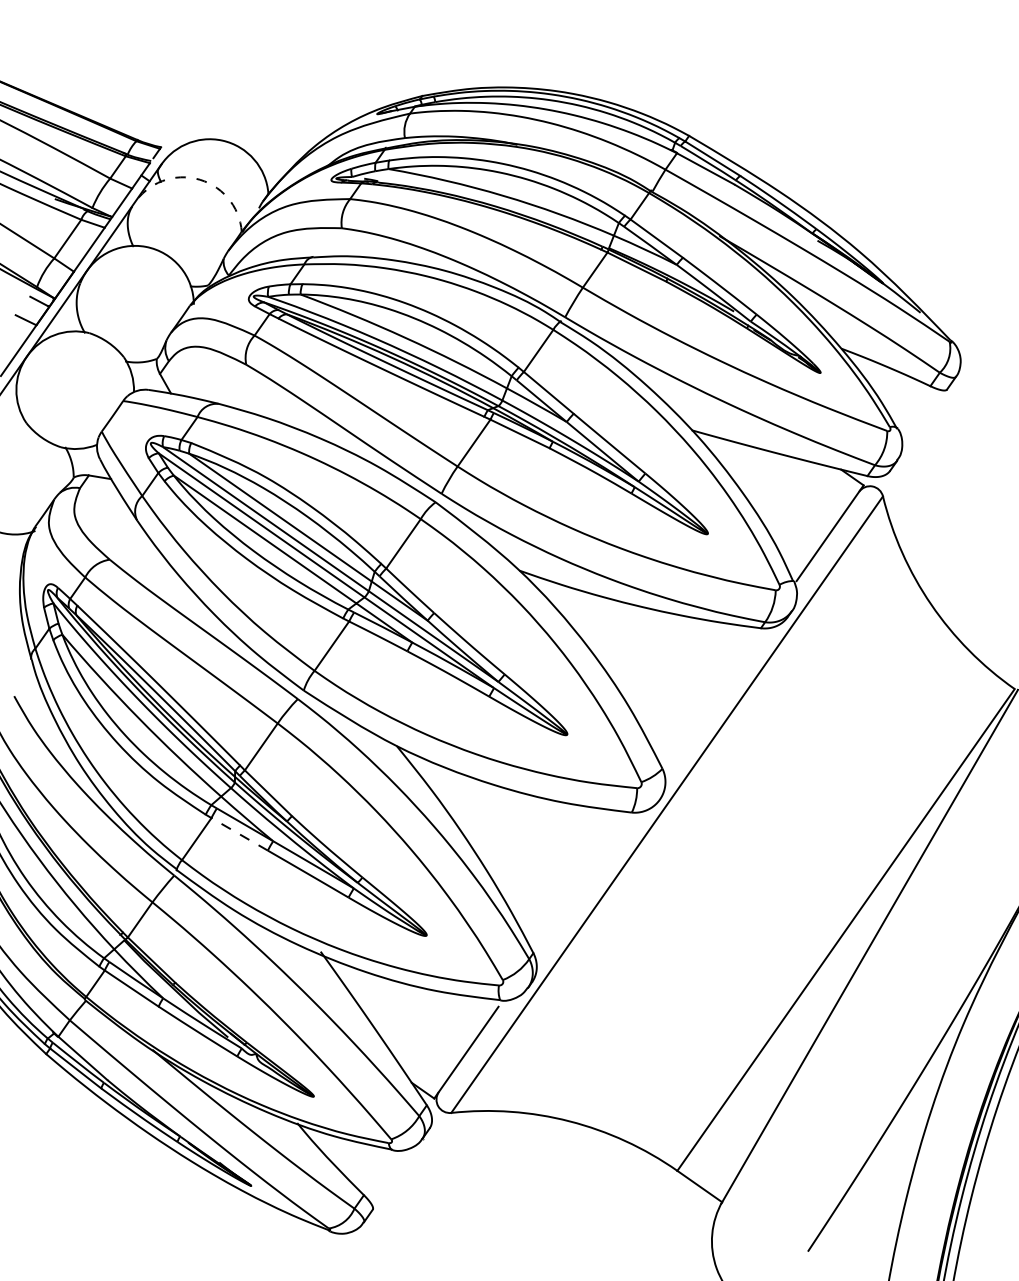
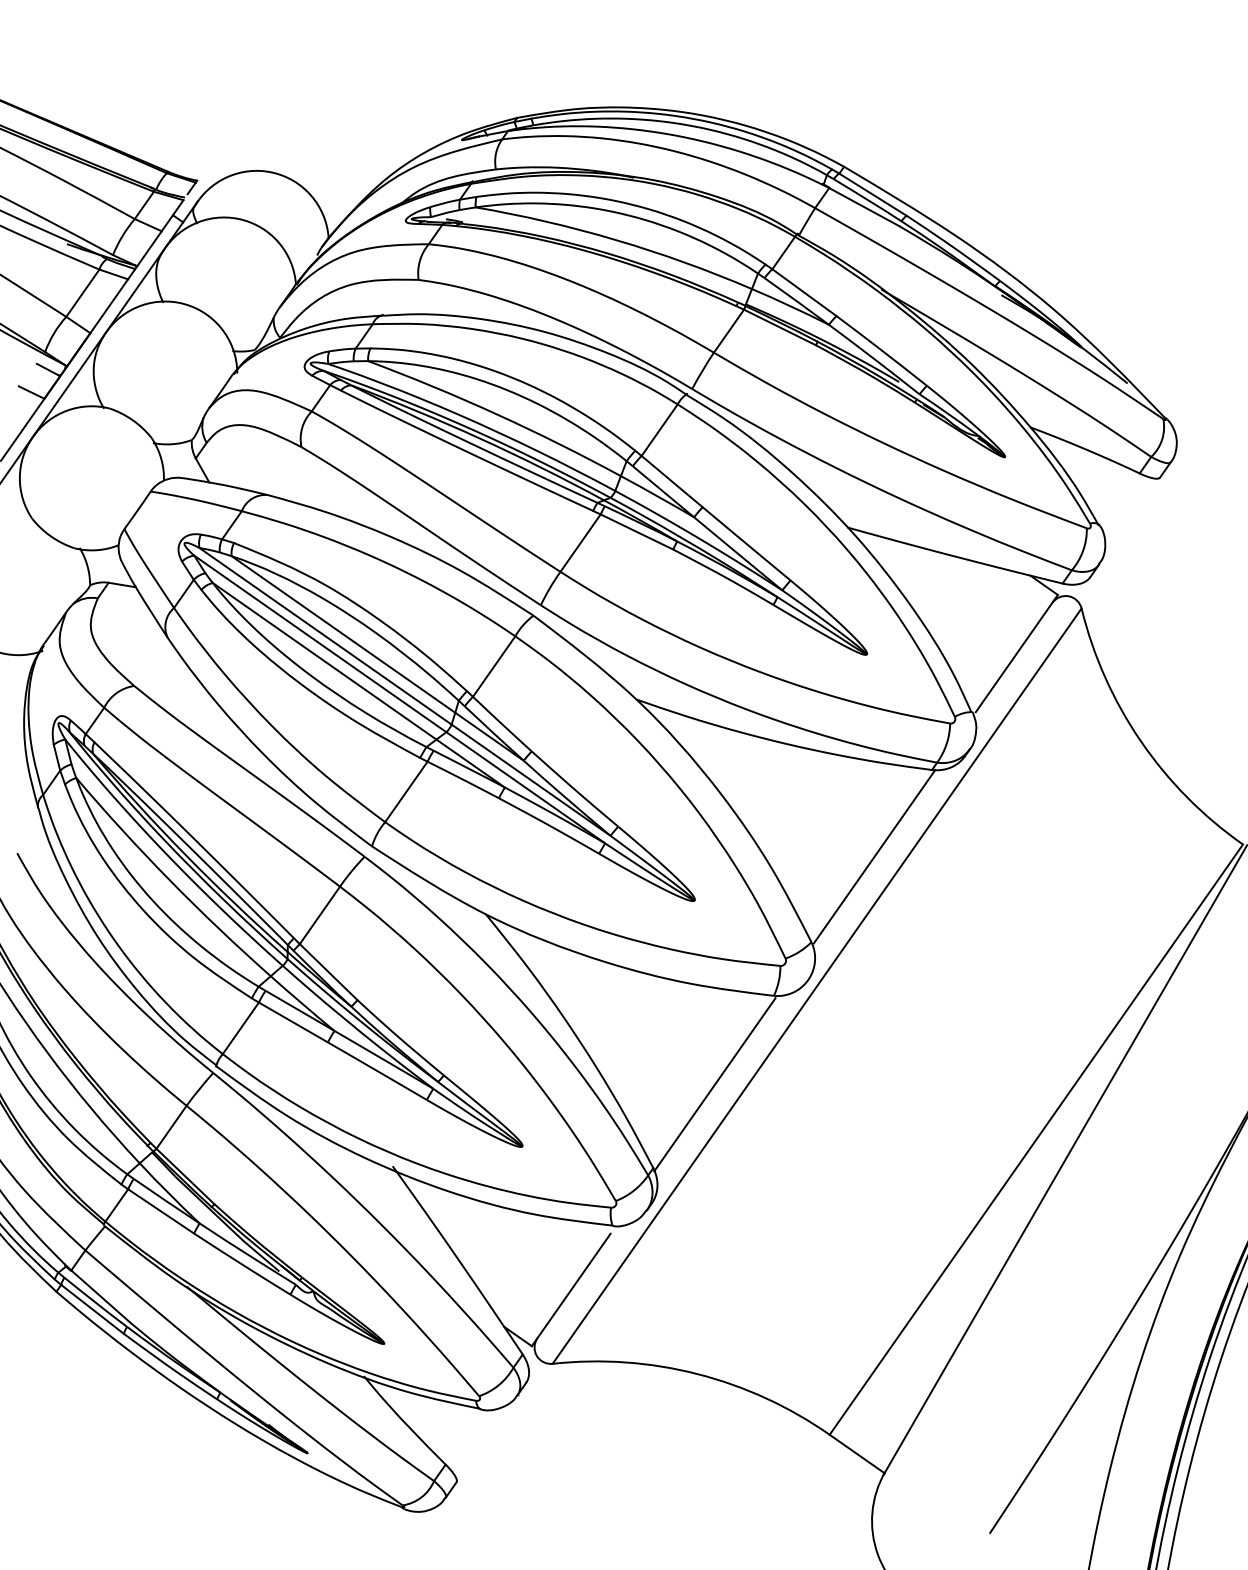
arc: (194, 178) -> (238, 219), dashed -> solid
line: (713, 698) -> (874, 856), added
line: (239, 834) -> (293, 1022), dashed -> solid
line: (583, 884) -> (714, 1084), added

